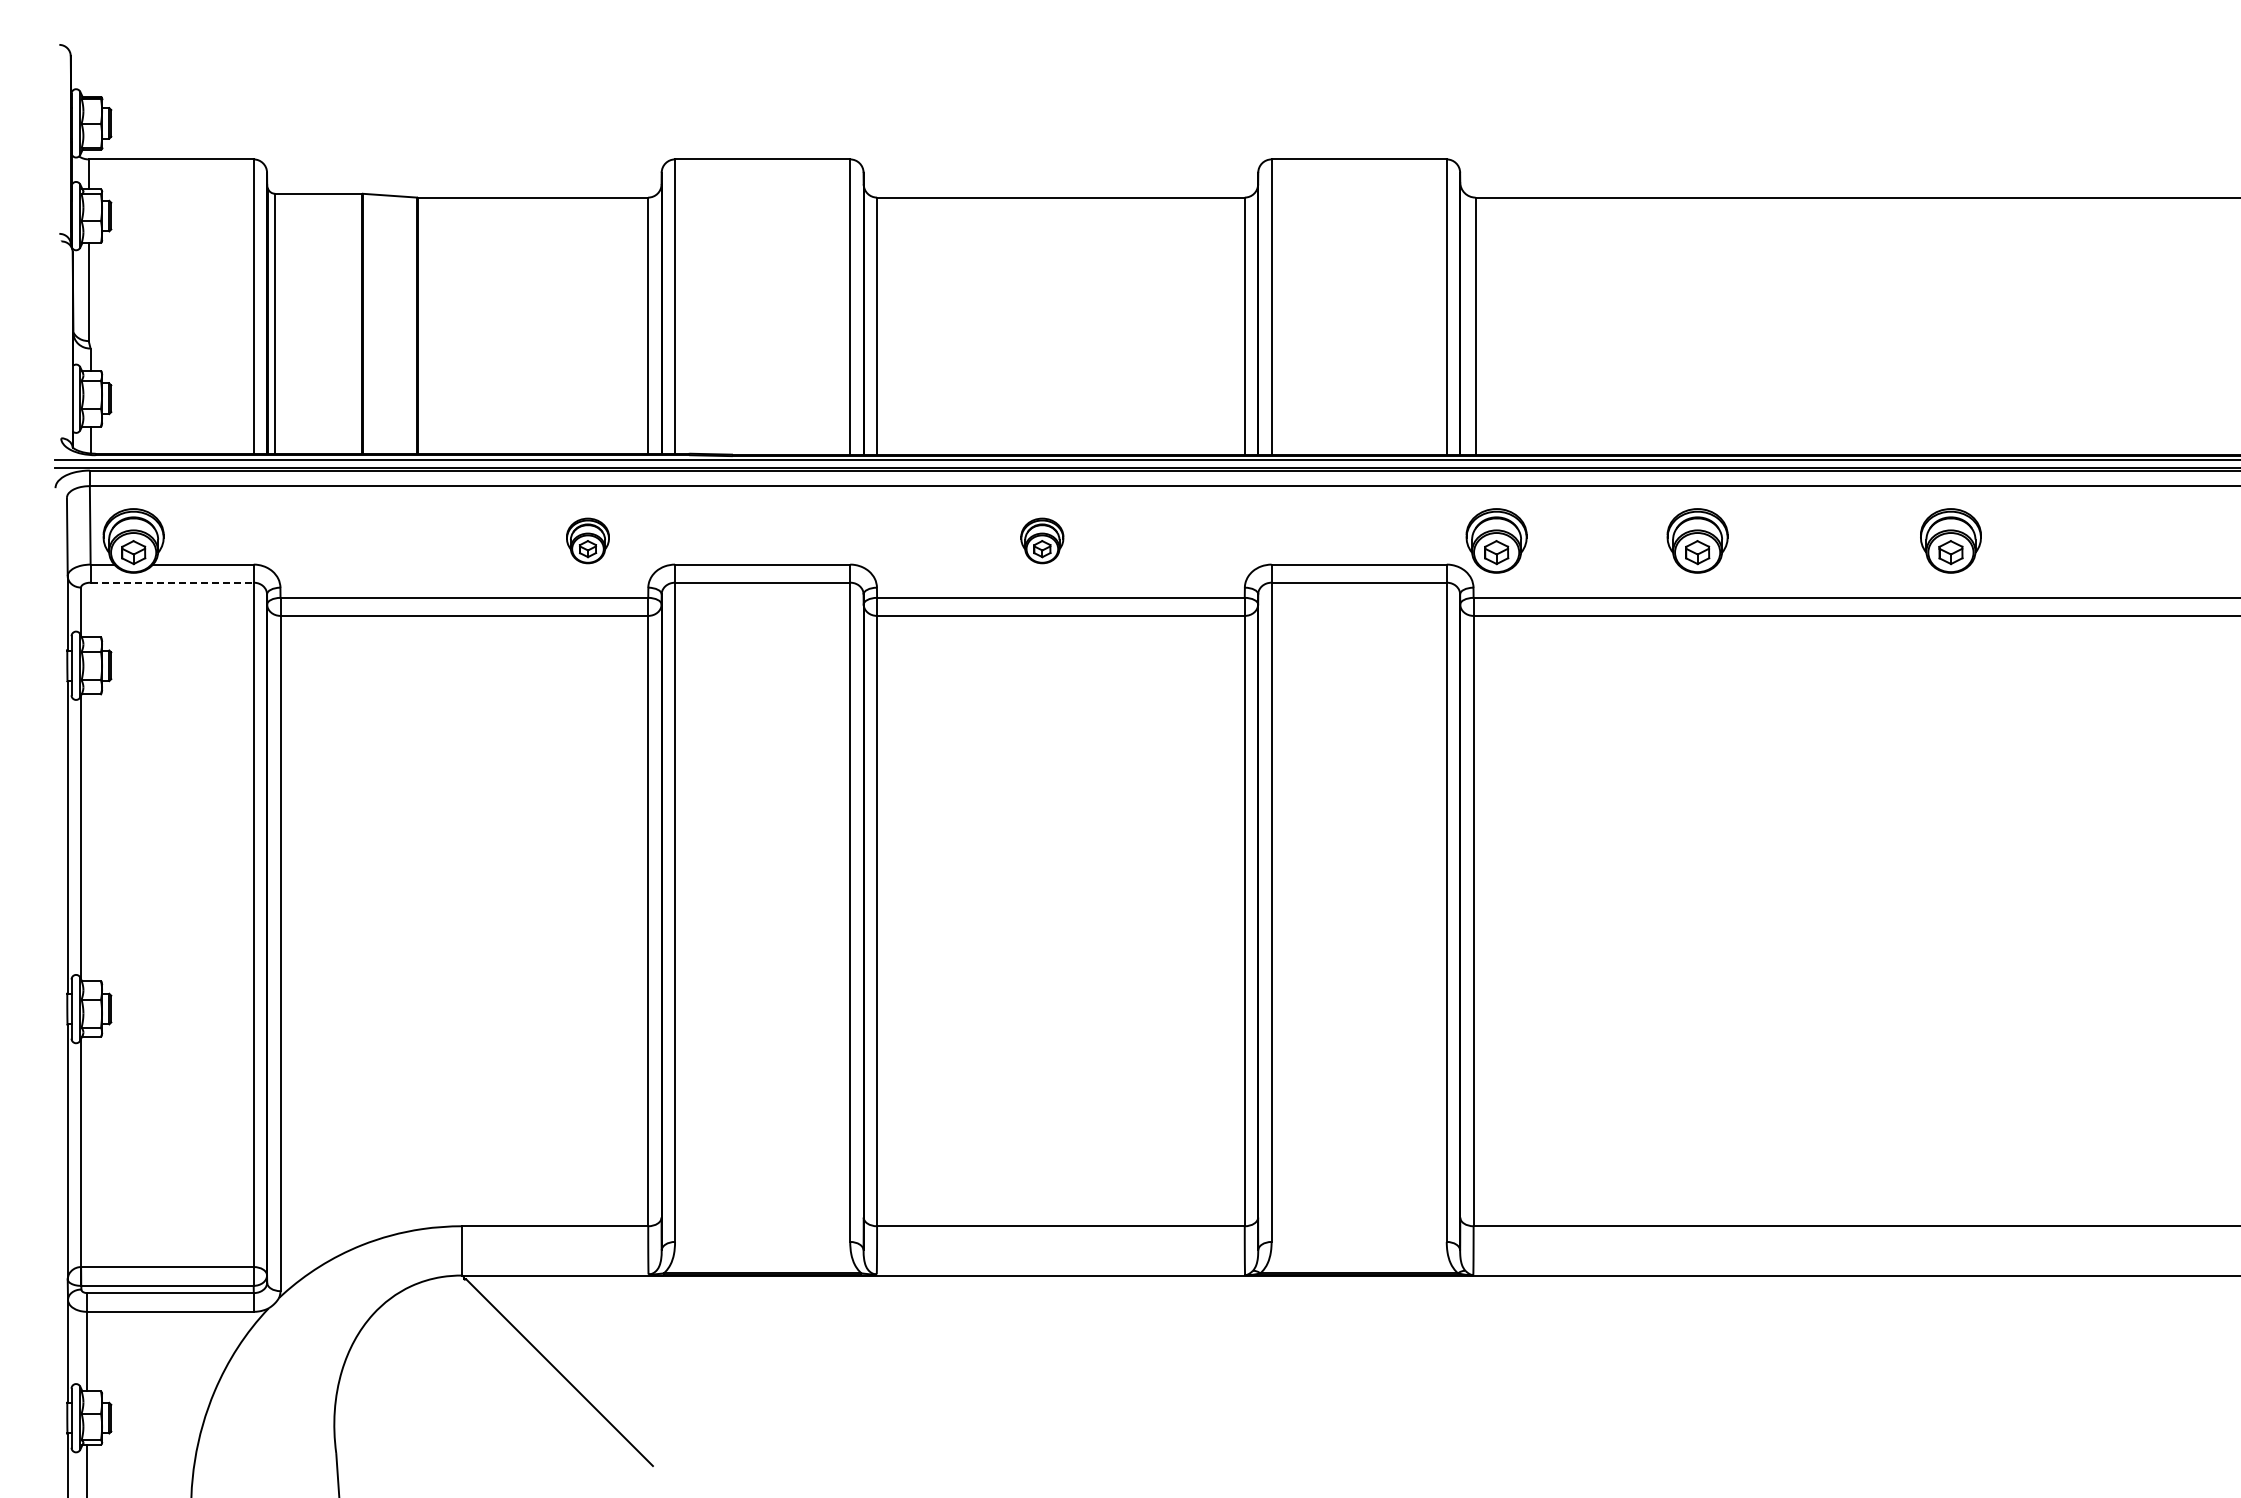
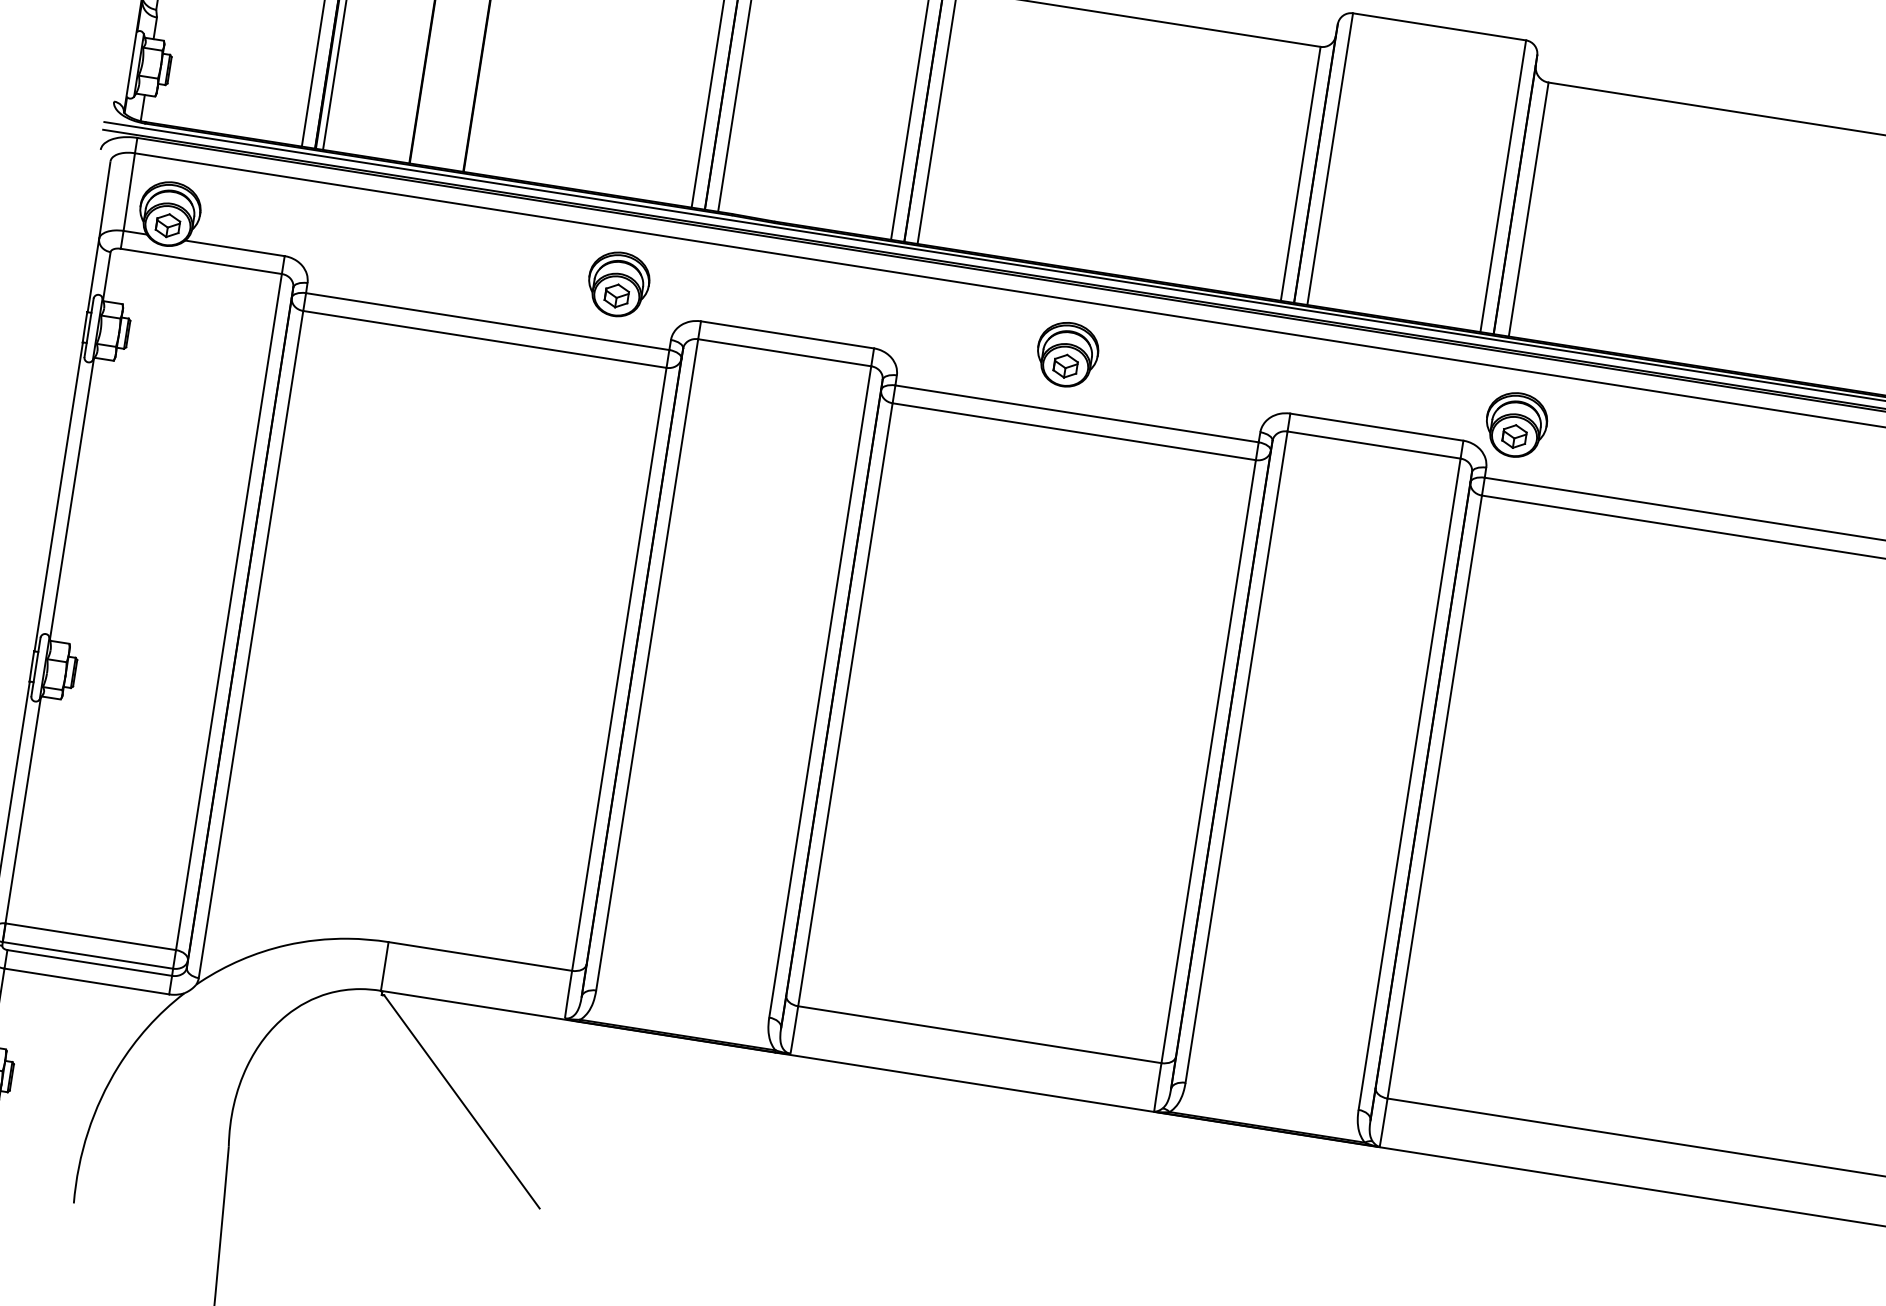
part: (587, 540) -> (618, 283), size x1.43
part: (1042, 540) -> (1067, 354), size x1.43
part: (1697, 540) -> (1714, 455), removed
line: (172, 582) -> (201, 261), dashed -> solid

